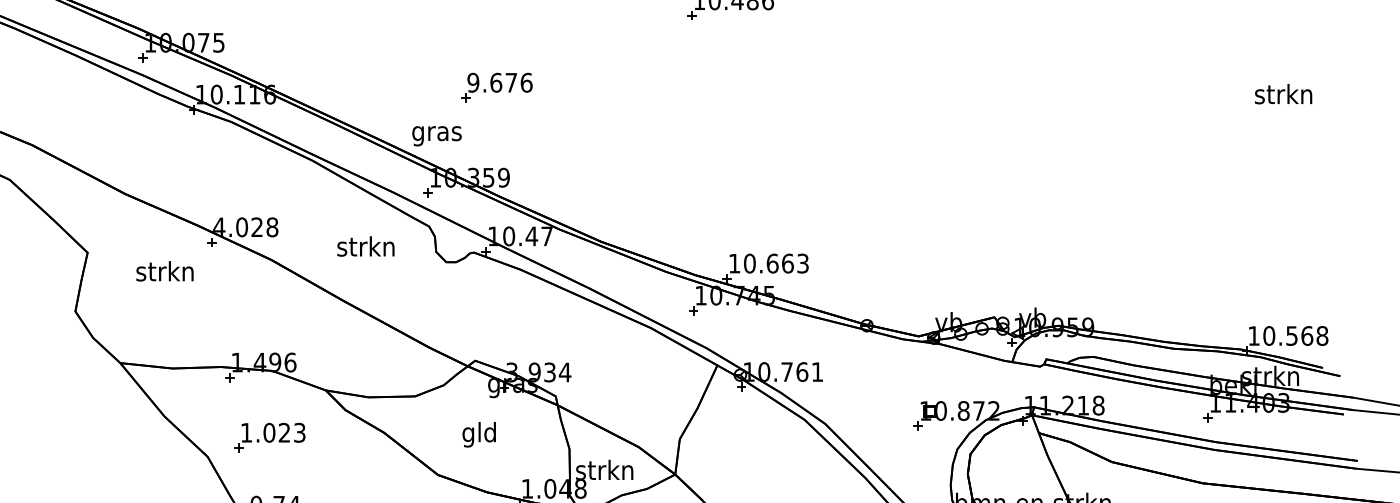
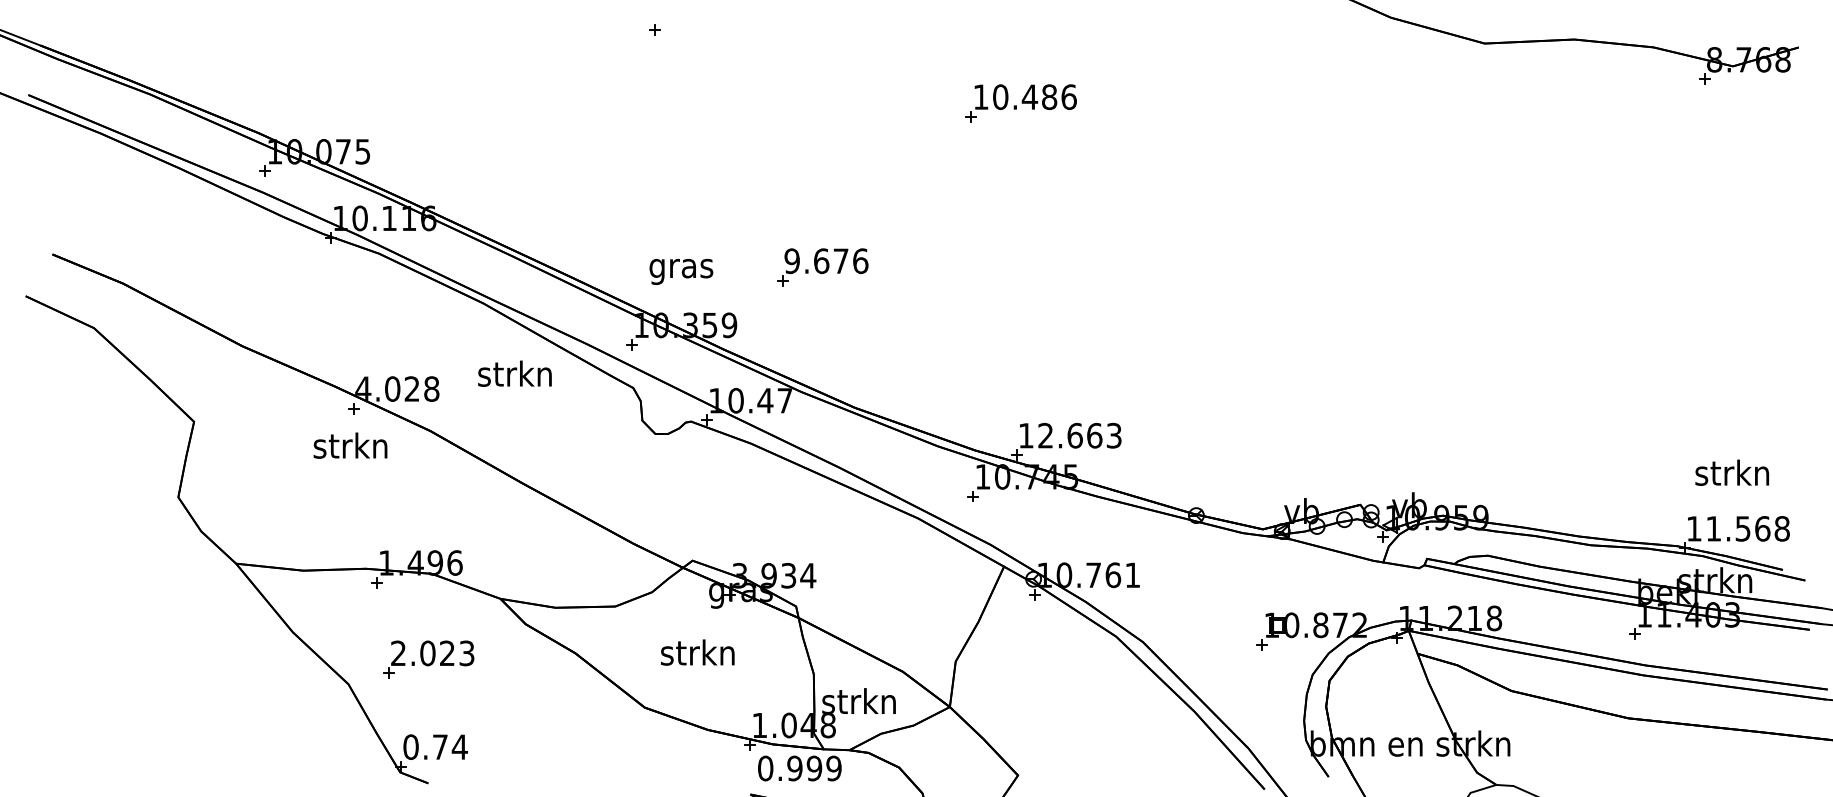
part: (496, 87) -> (822, 267), moved
text: (1283, 93) -> (1732, 472), moved
text: (437, 135) -> (681, 271), moved
text: (365, 246) -> (514, 373), moved
text: (749, 263) -> (1045, 435), 10.663 -> 12.663
text: (164, 271) -> (350, 445), moved
text: (1268, 335) -> (1713, 528), 10.568 -> 11.568
text: (246, 432) -> (398, 652), 1.023 -> 2.023
text: (479, 434) -> (697, 655), gld -> strkn

